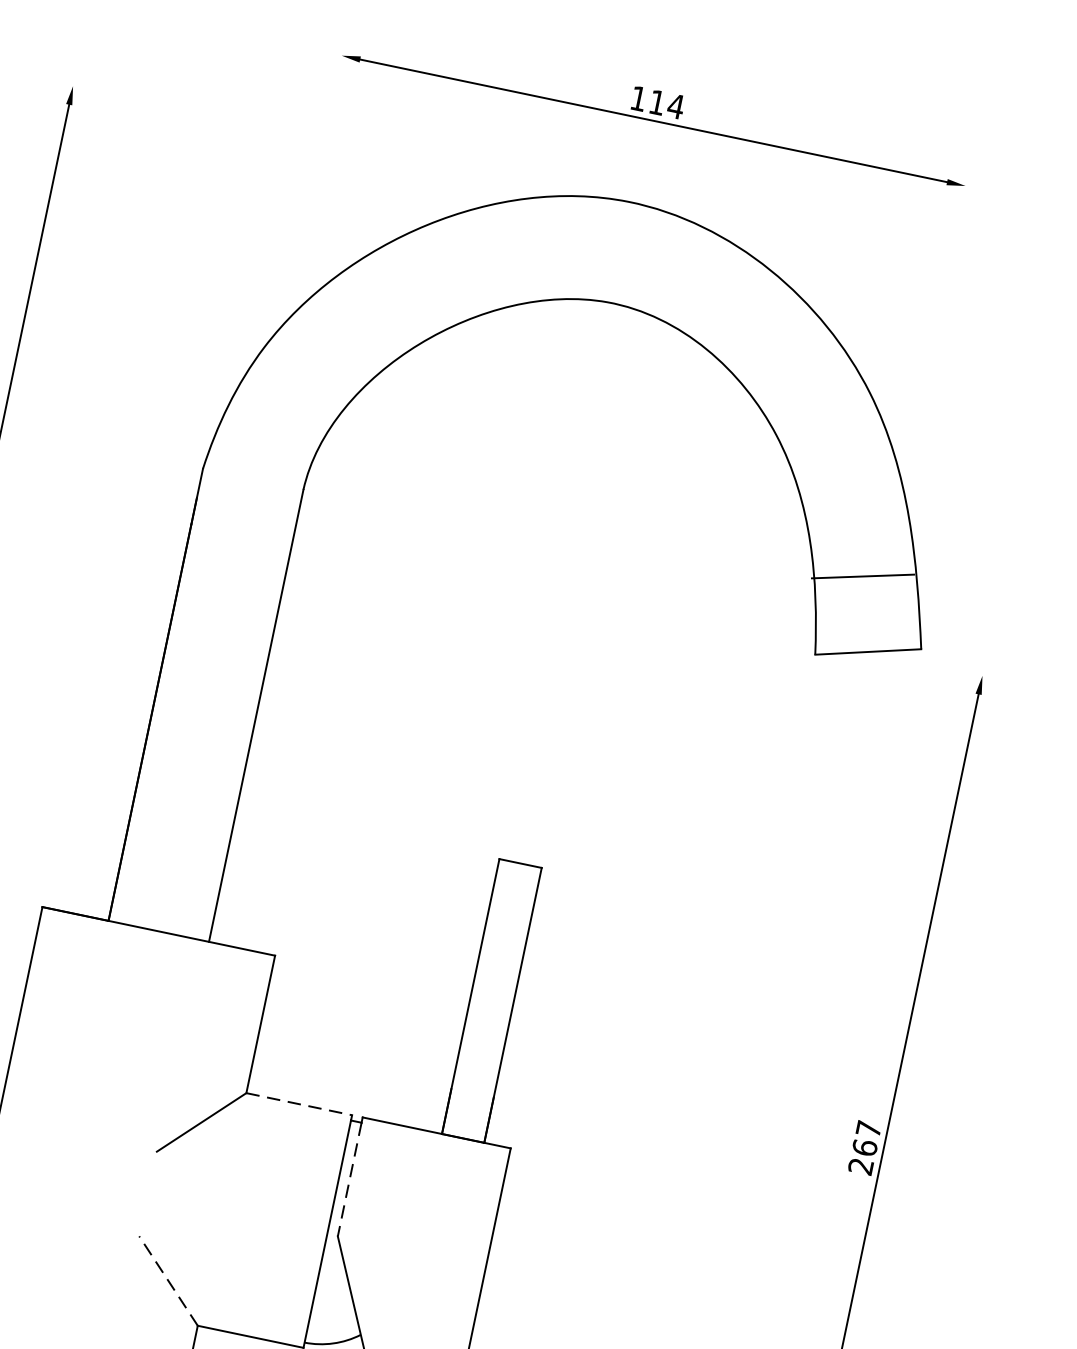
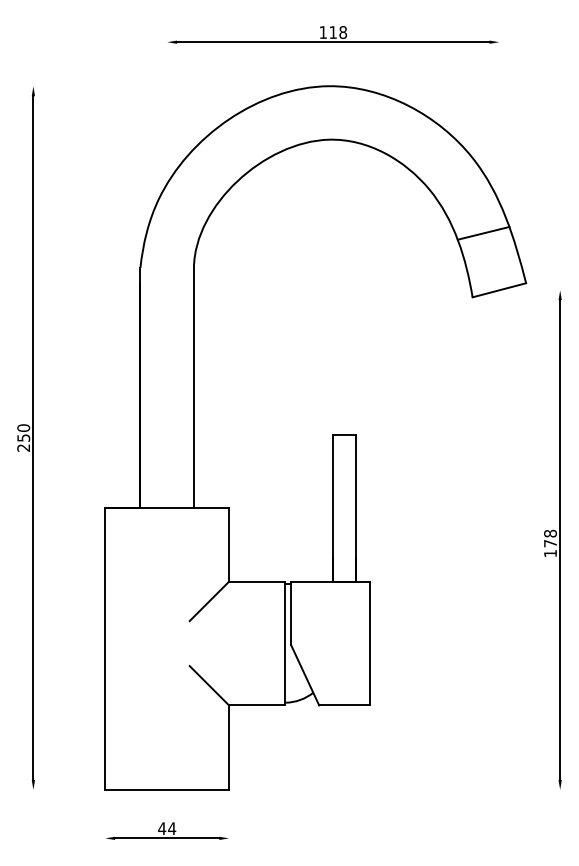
text: (676, 106) -> (343, 32), 114 -> 118
line: (863, 574) -> (483, 232), moved
line: (299, 1104) -> (257, 581), dashed -> solid
text: (864, 1147) -> (550, 543), 267 -> 178
line: (350, 1181) -> (291, 615), dashed -> solid
line: (168, 1280) -> (209, 685), dashed -> solid

